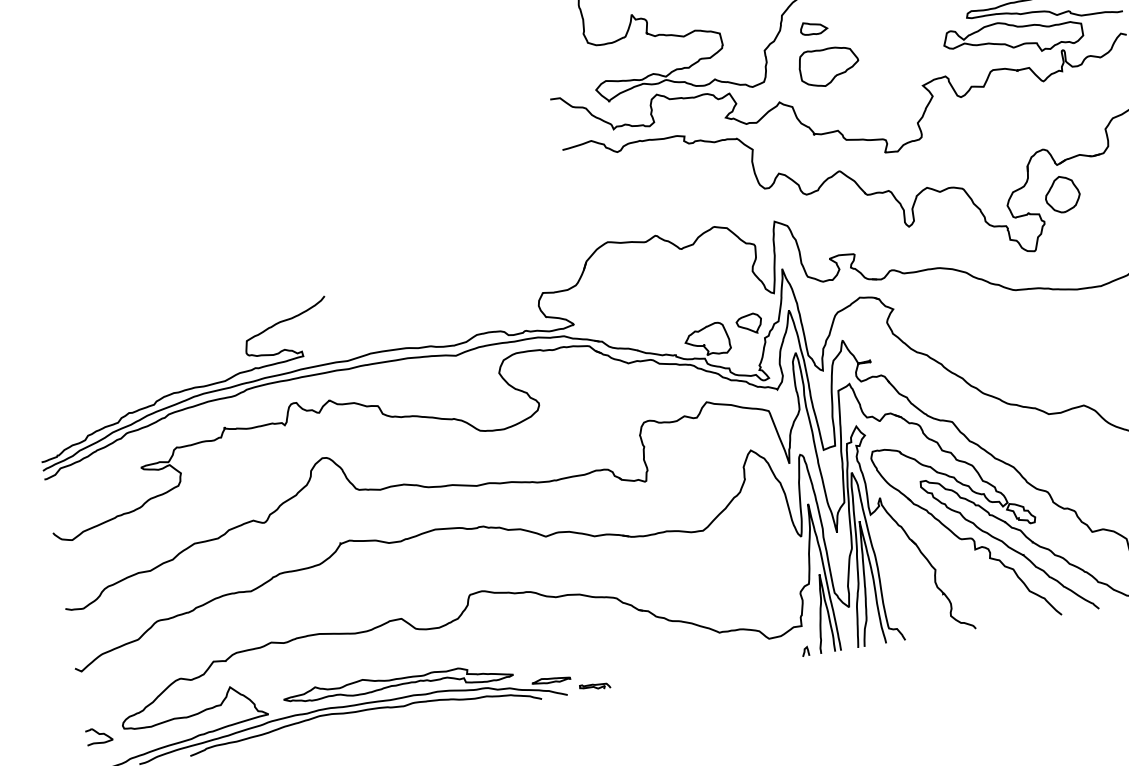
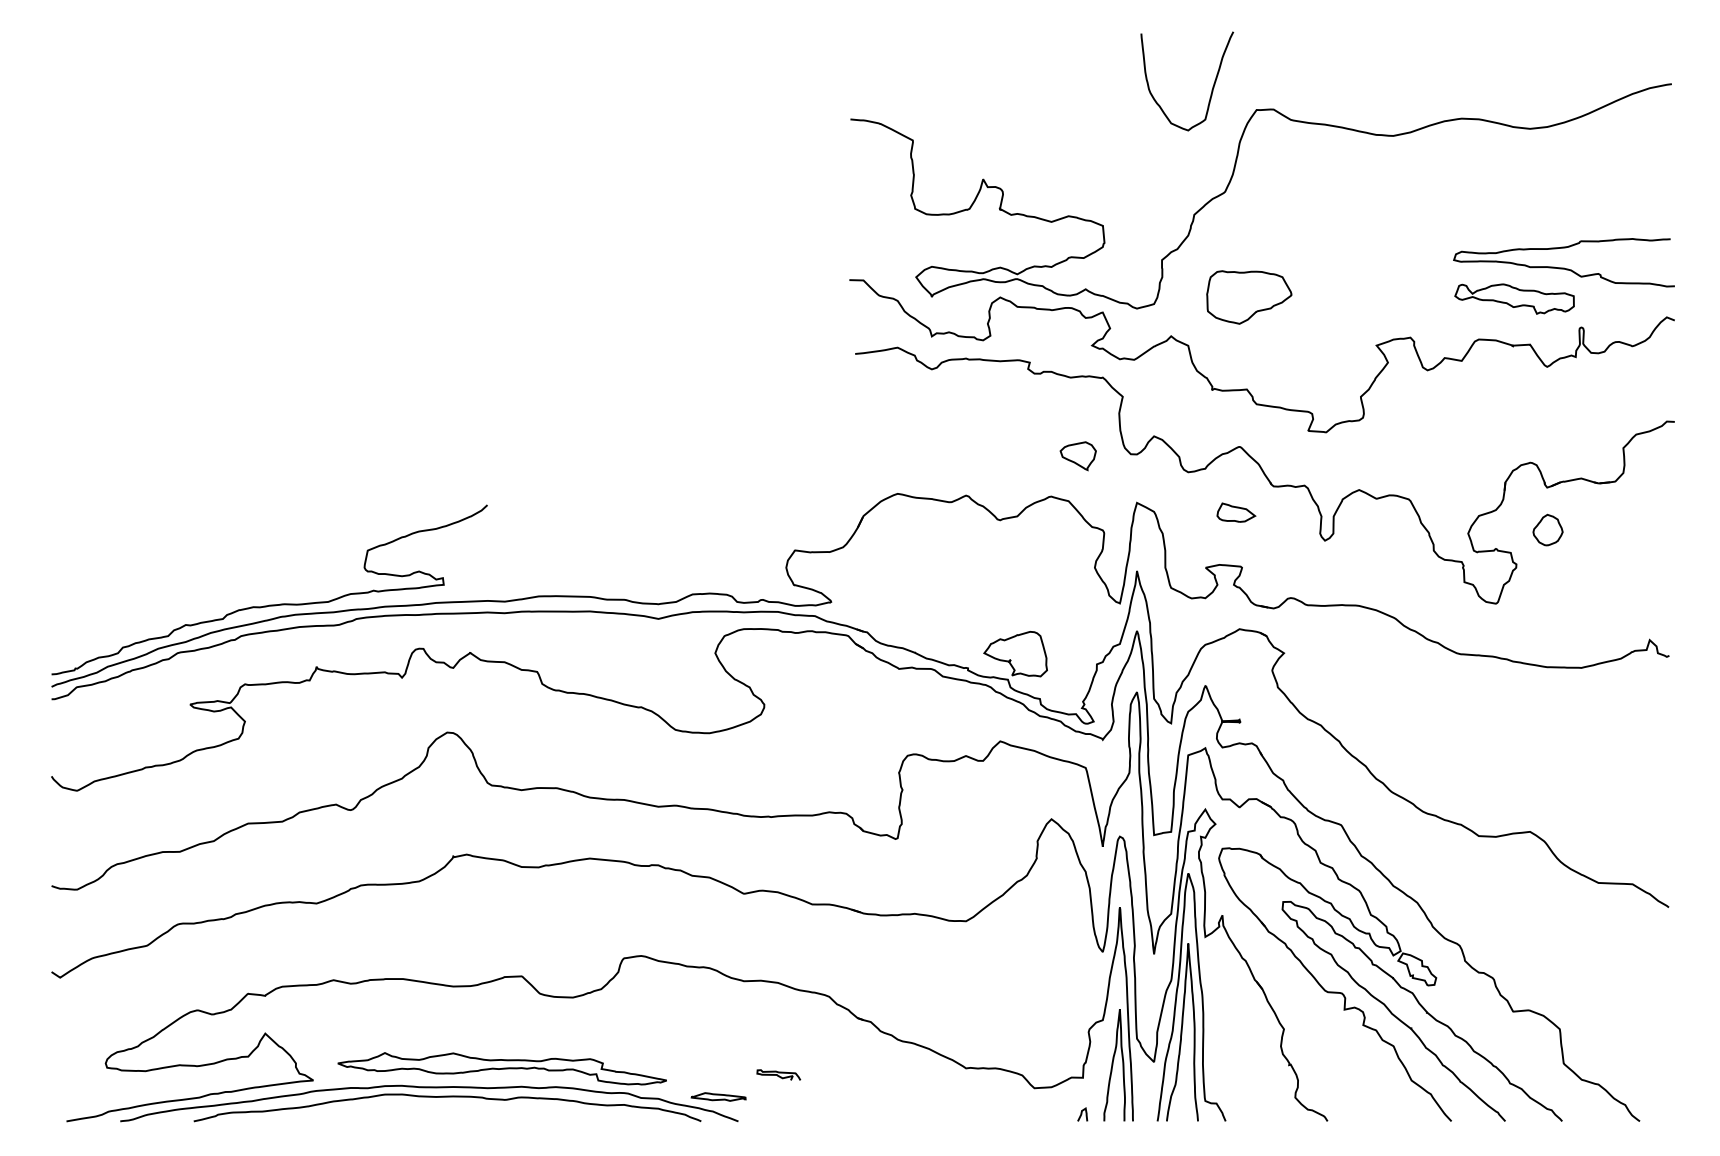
part: (813, 27) -> (1236, 512), moved
part: (1013, 37) -> (1514, 298), size x0.6
part: (1061, 194) -> (1547, 529), size x0.6
part: (748, 324) -> (1077, 456), moved
curve: (594, 685) -> (778, 1073), moved
curve: (99, 734) -> (70, 1070), removed

